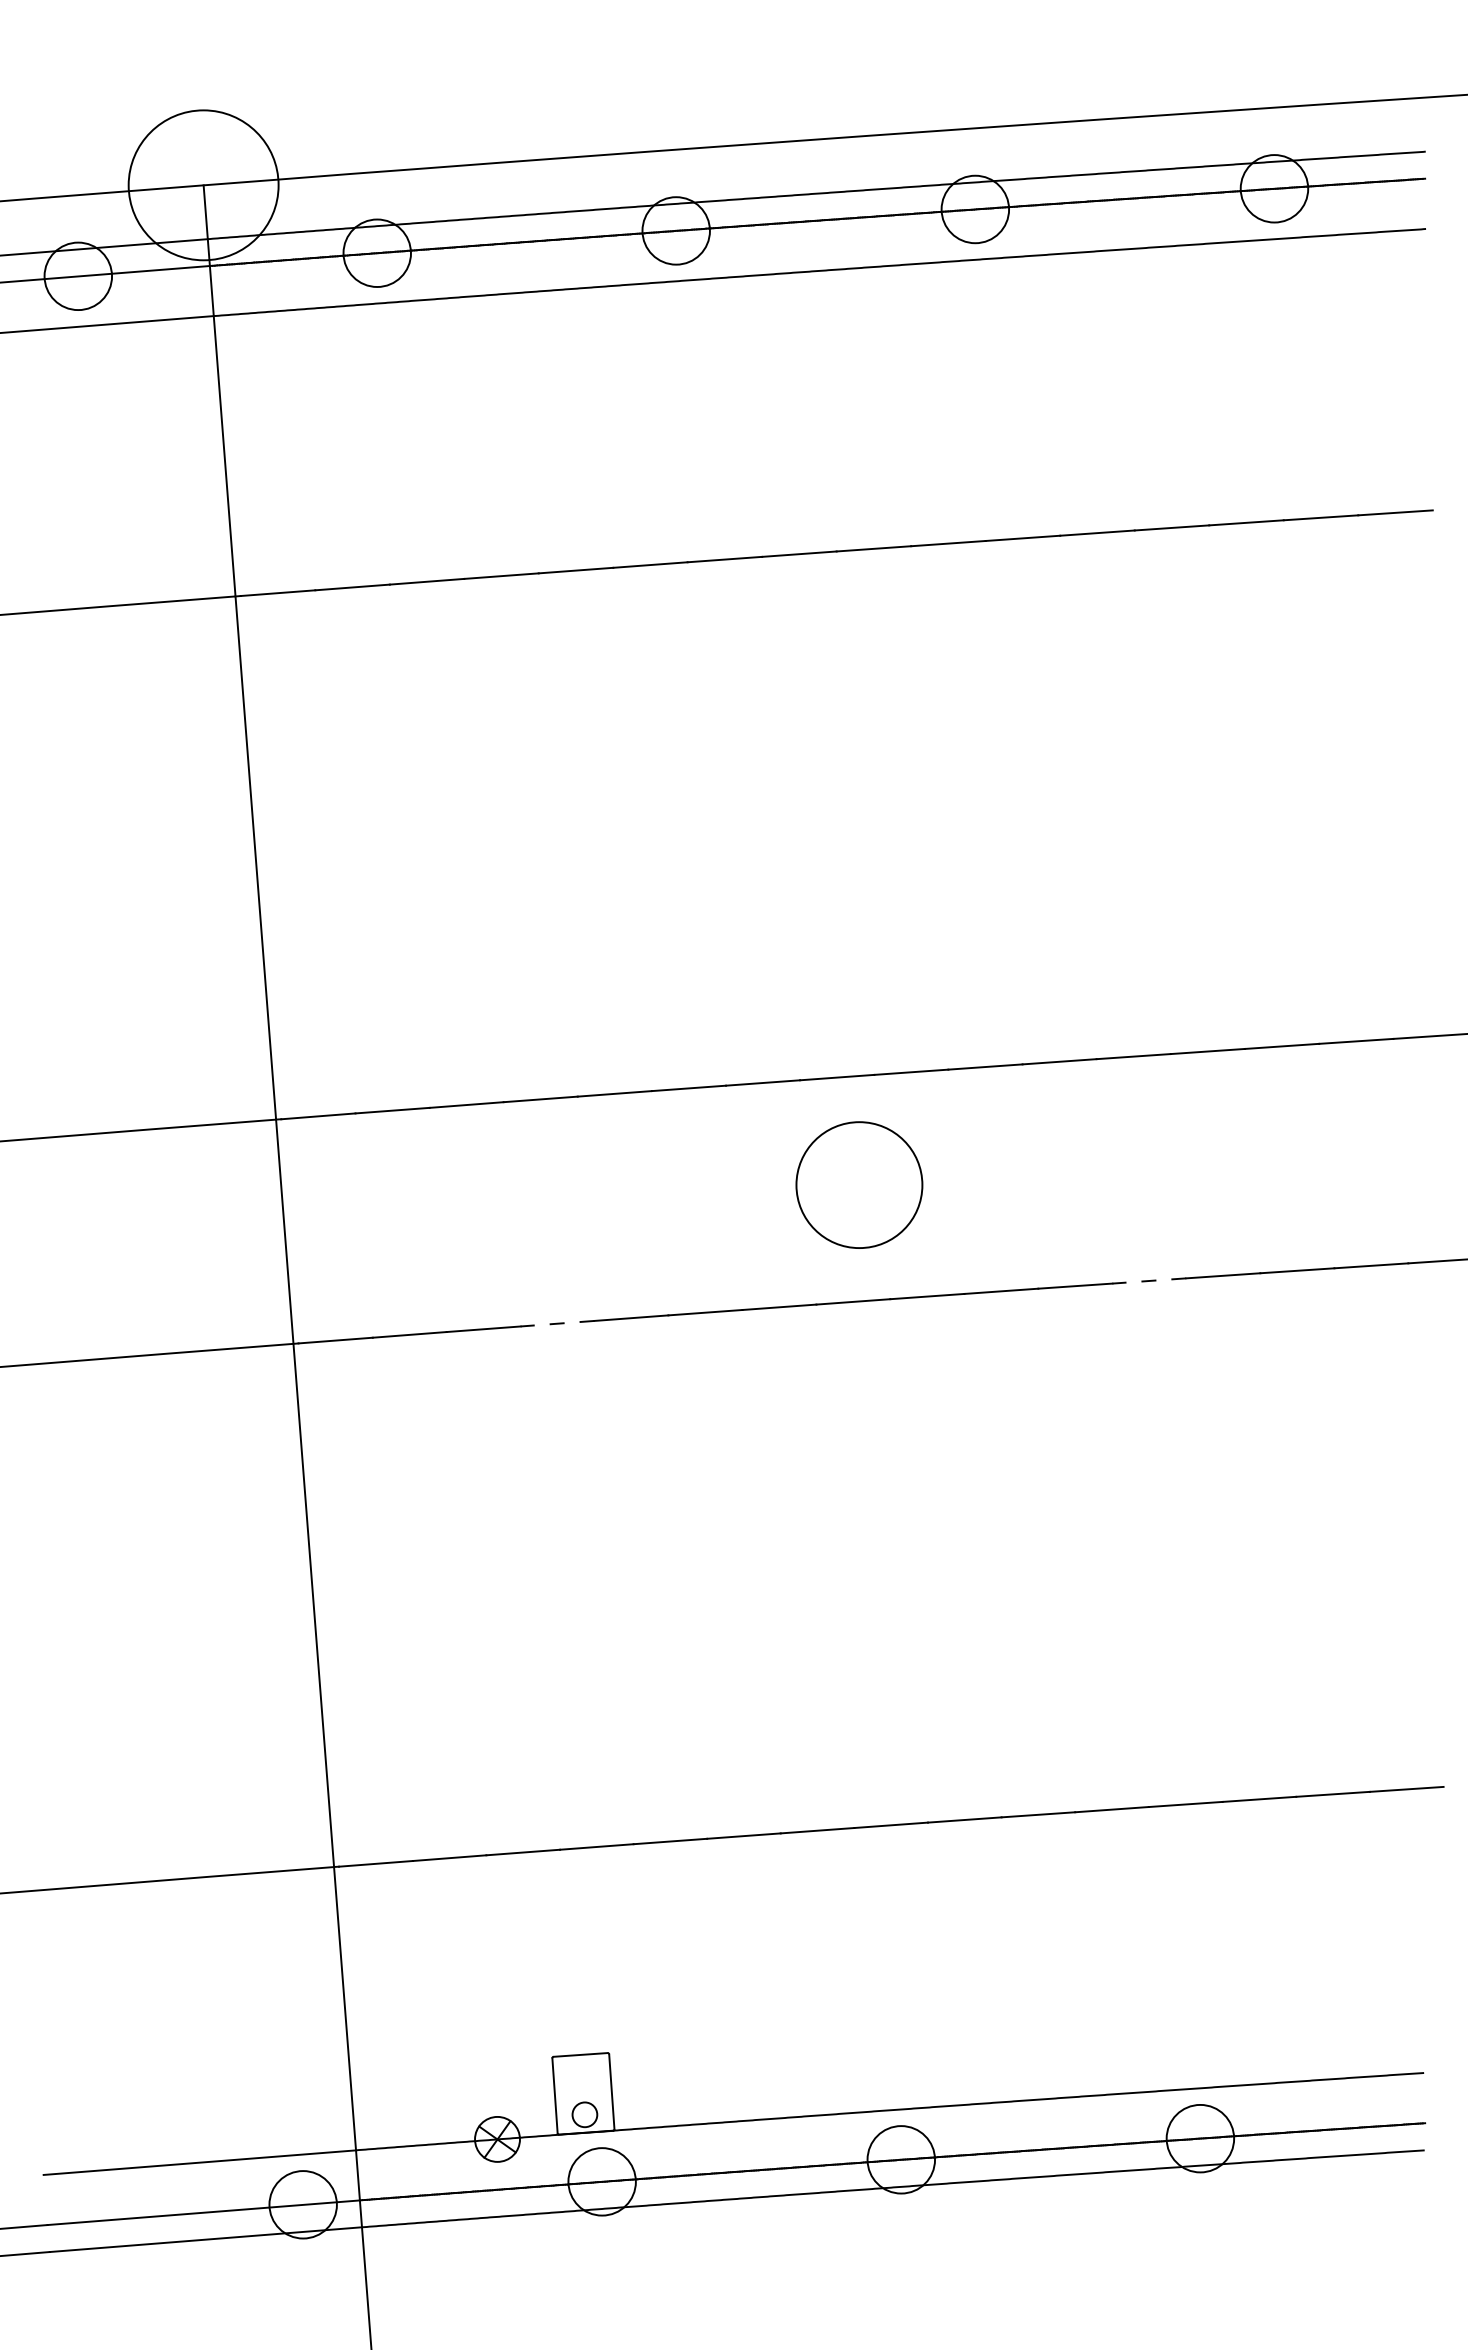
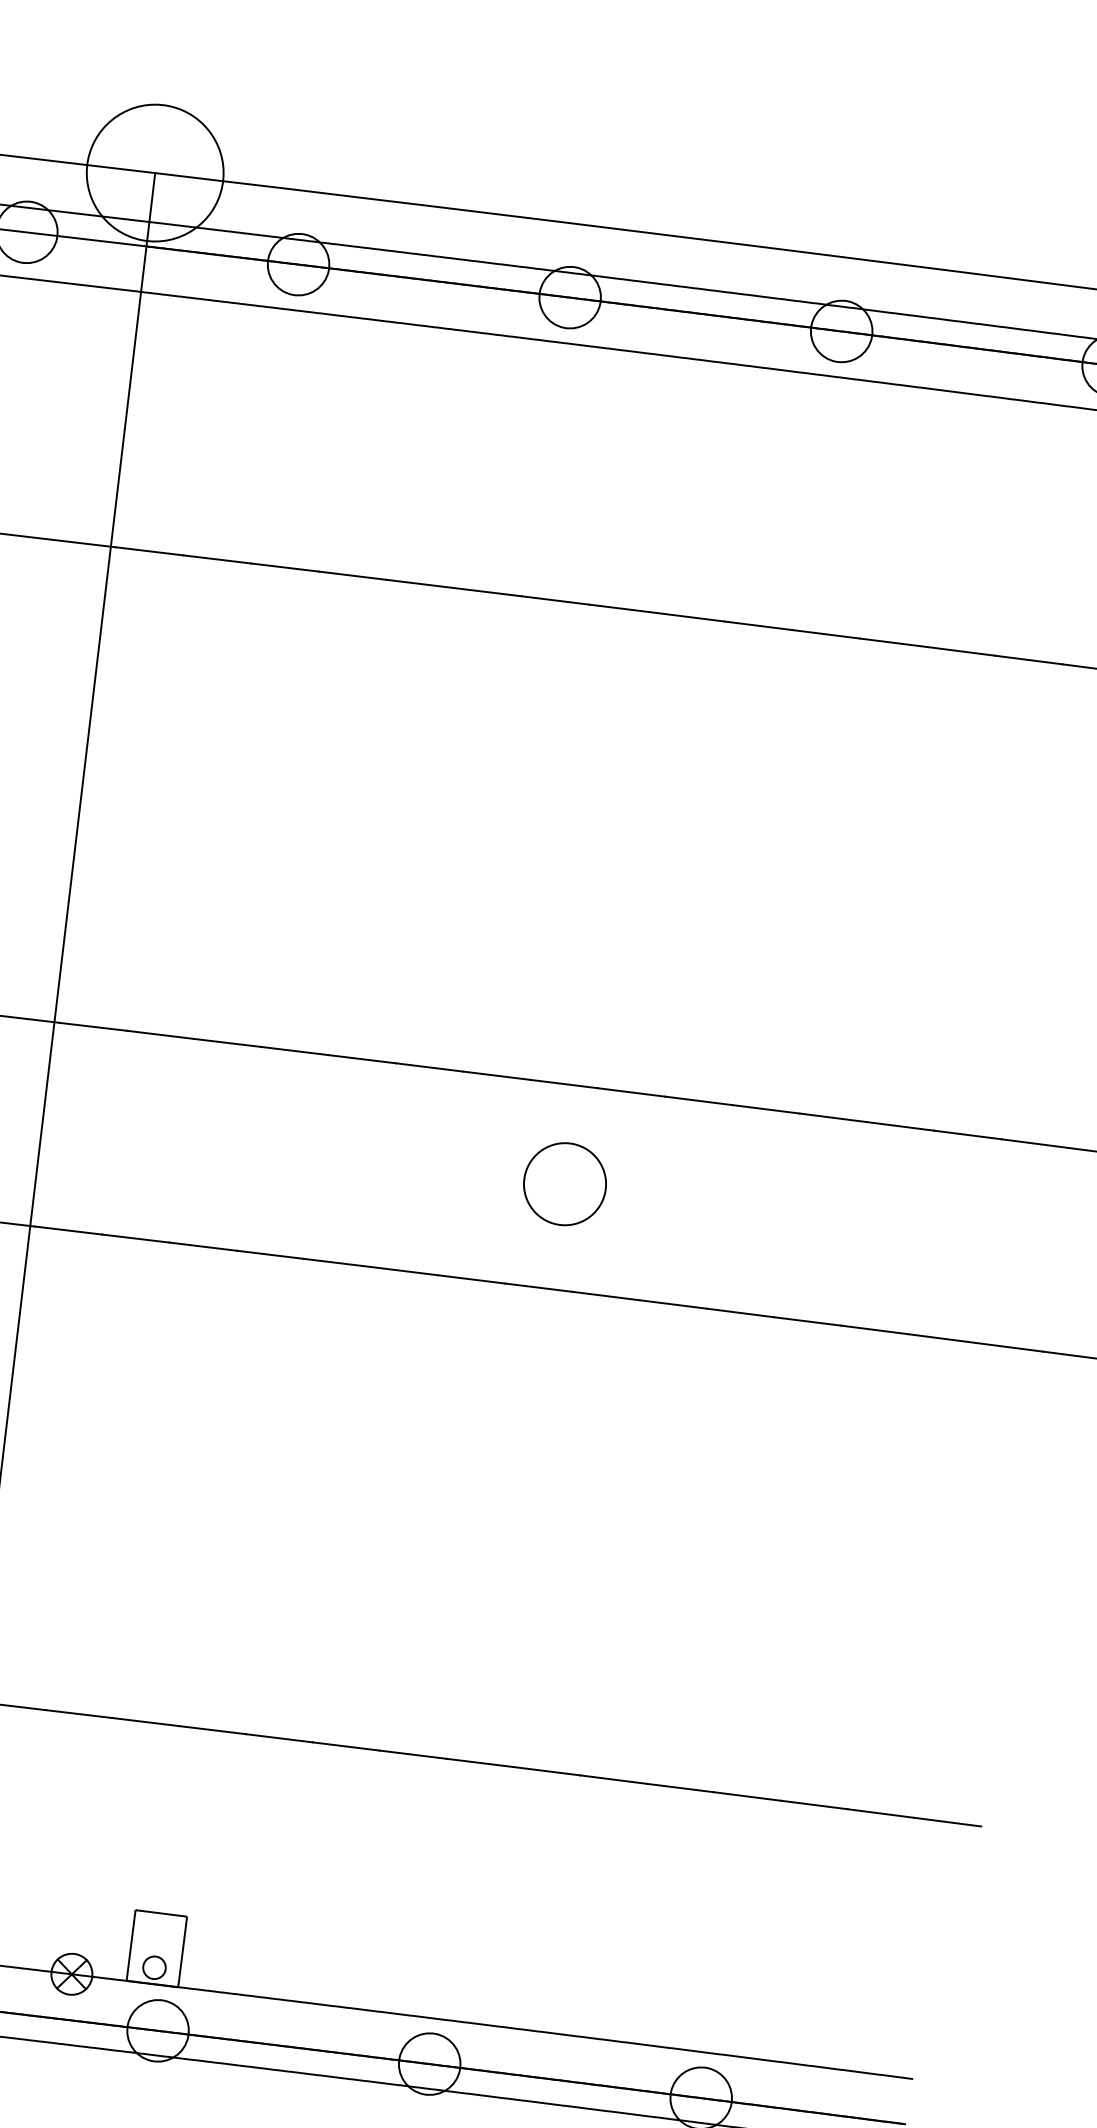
circle: (859, 1184) -> (565, 1183), size x0.71
line: (1148, 1281) -> (806, 1321), dashed -> solid
line: (557, 1323) -> (270, 1254), dashed -> solid

